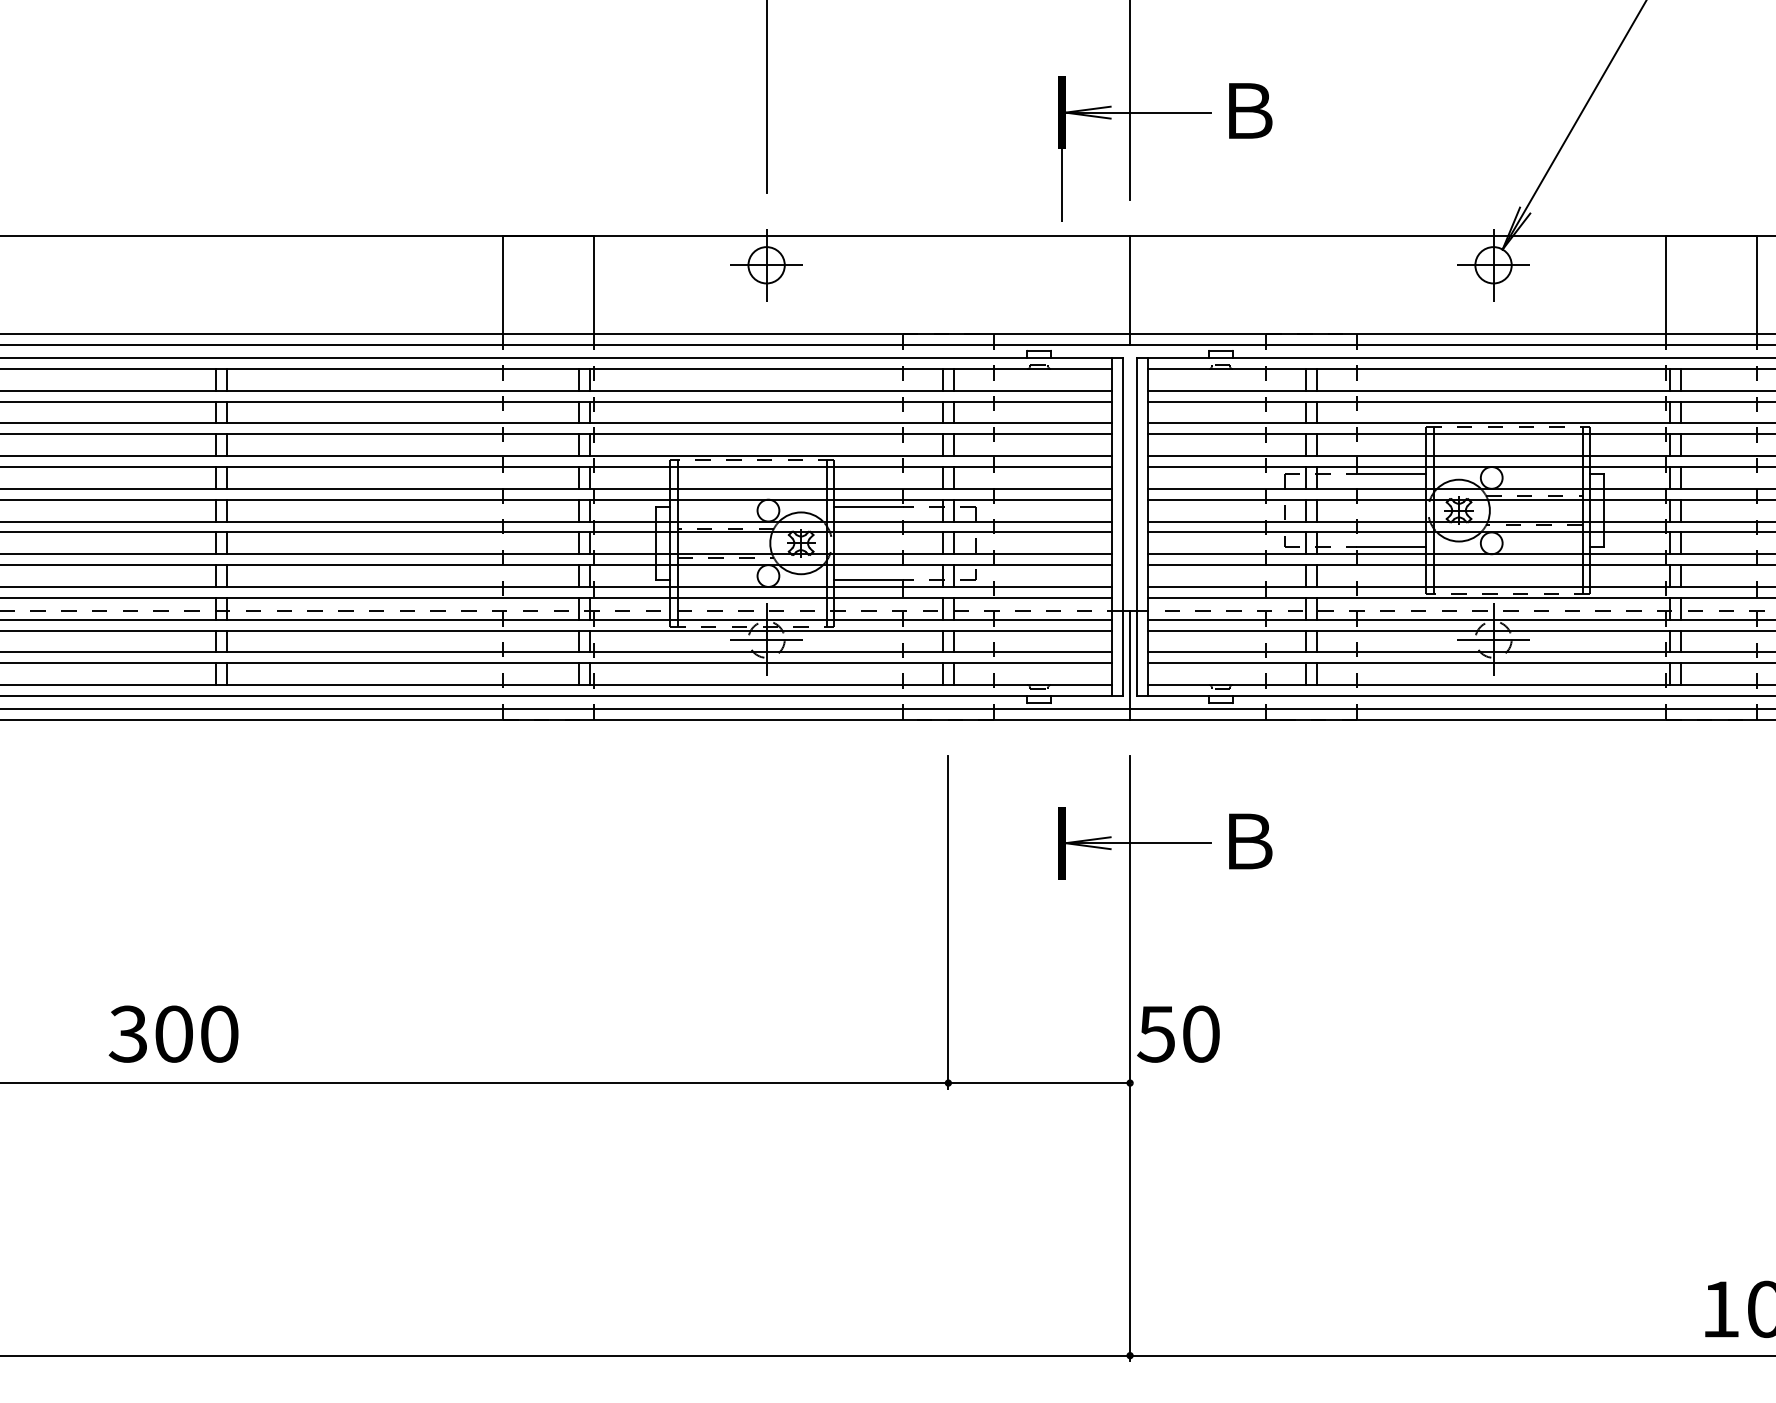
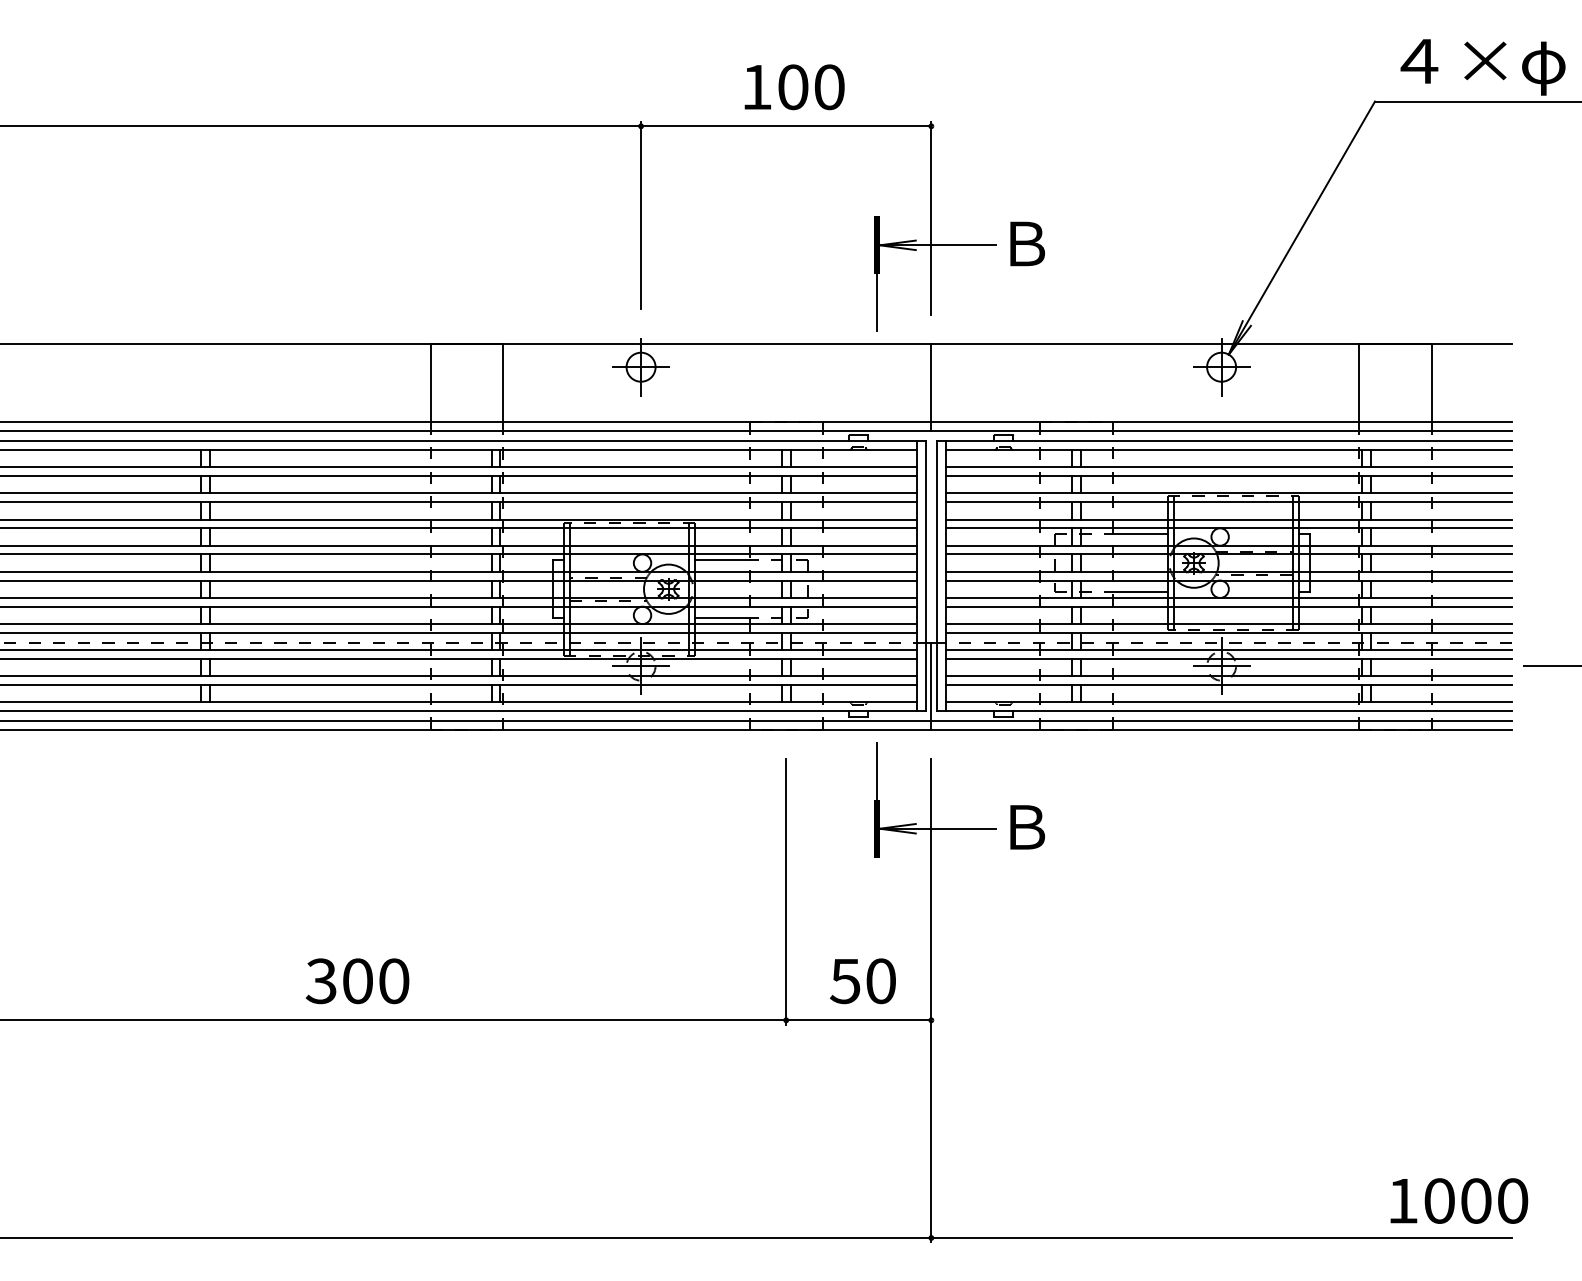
line: (1061, 770) -> (876, 770), added
text: (173, 1034) -> (357, 981), moved
text: (1177, 1034) -> (862, 981), moved

